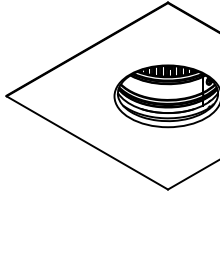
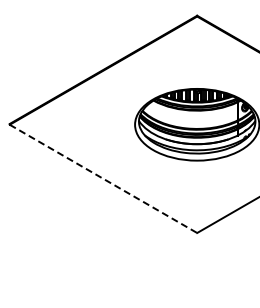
line: (87, 143) -> (103, 179), solid -> dashed

